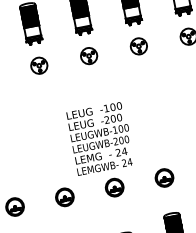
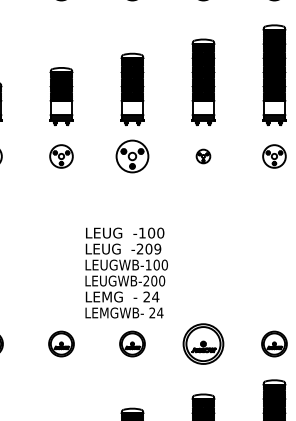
part: (138, 46) -> (203, 156), size x0.6
part: (89, 56) -> (132, 156), size x1.4
text: (119, 117) -> (157, 249), -200 -> -209
part: (164, 177) -> (203, 343), size x1.6

